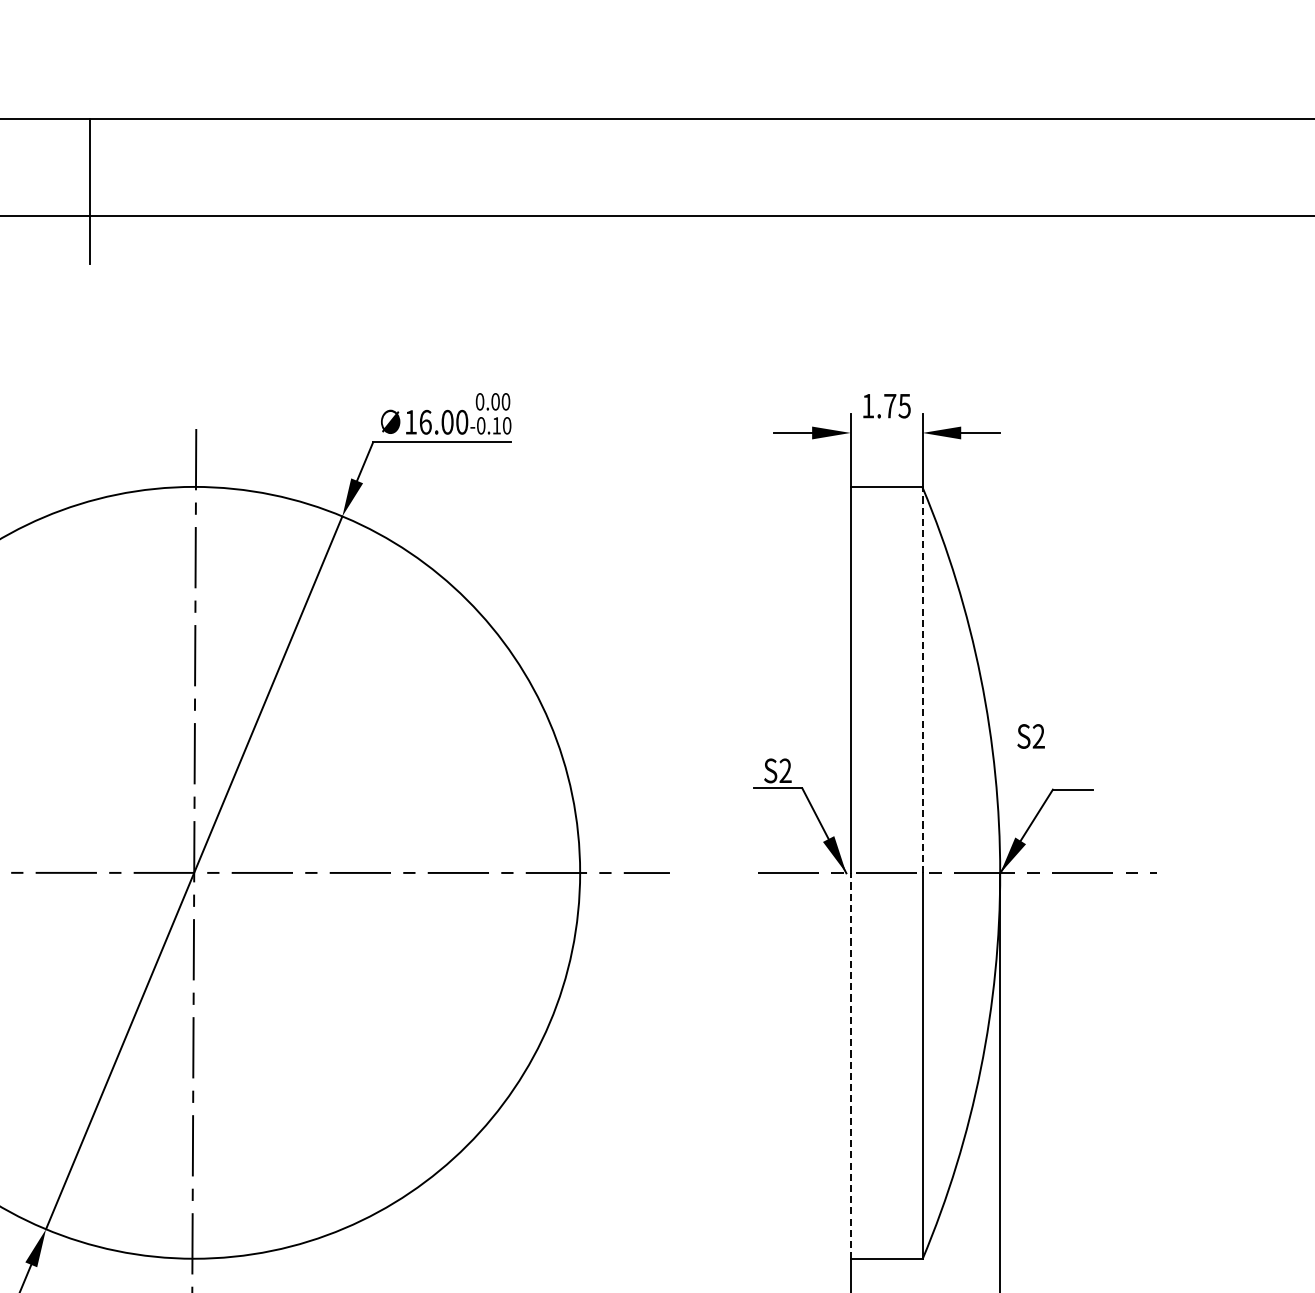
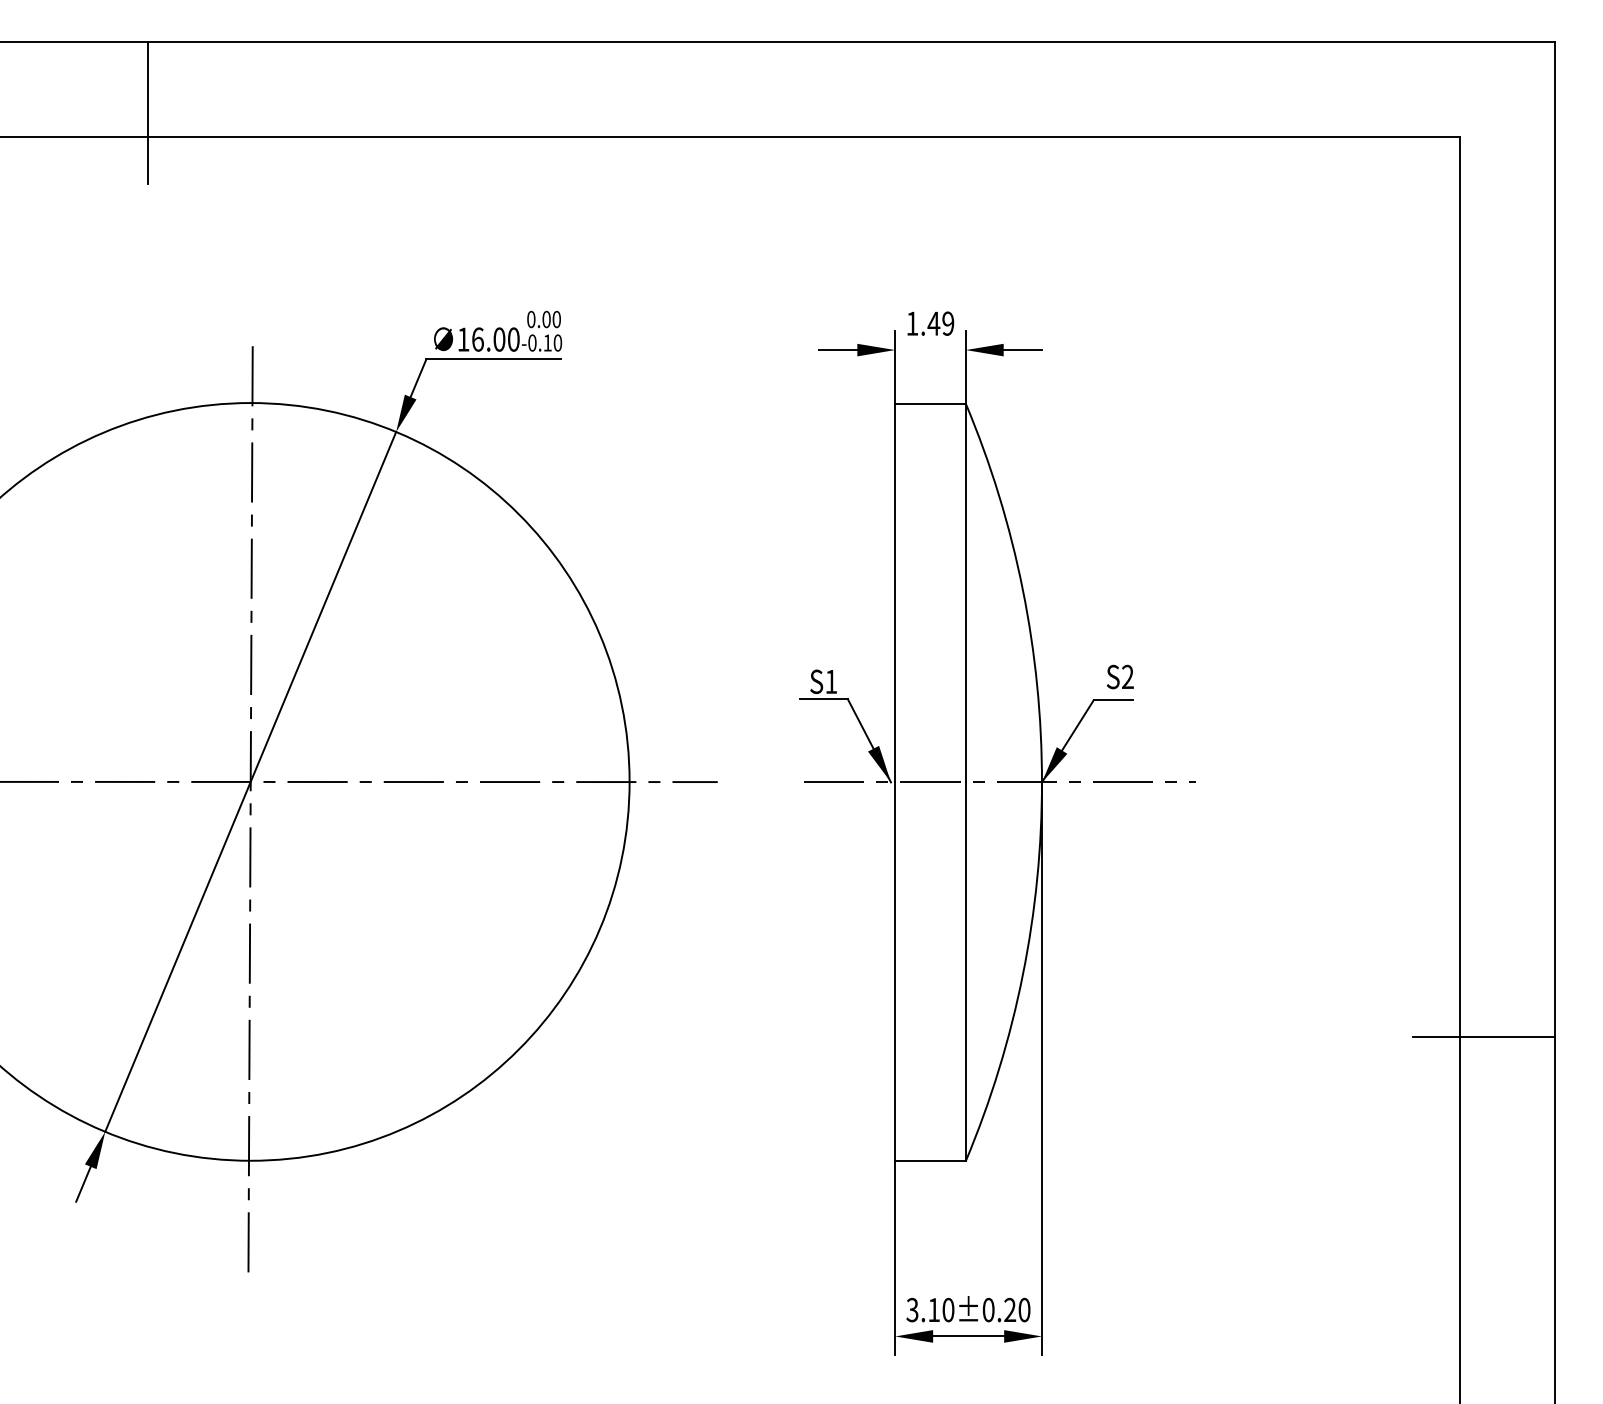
text: (896, 405) -> (940, 323), 1.75 -> 1.49
line: (922, 679) -> (965, 592), dashed -> solid
text: (1031, 735) -> (1120, 676), moved
text: (785, 770) -> (831, 681), S2 -> S1
line: (850, 1065) -> (895, 971), dashed -> solid

